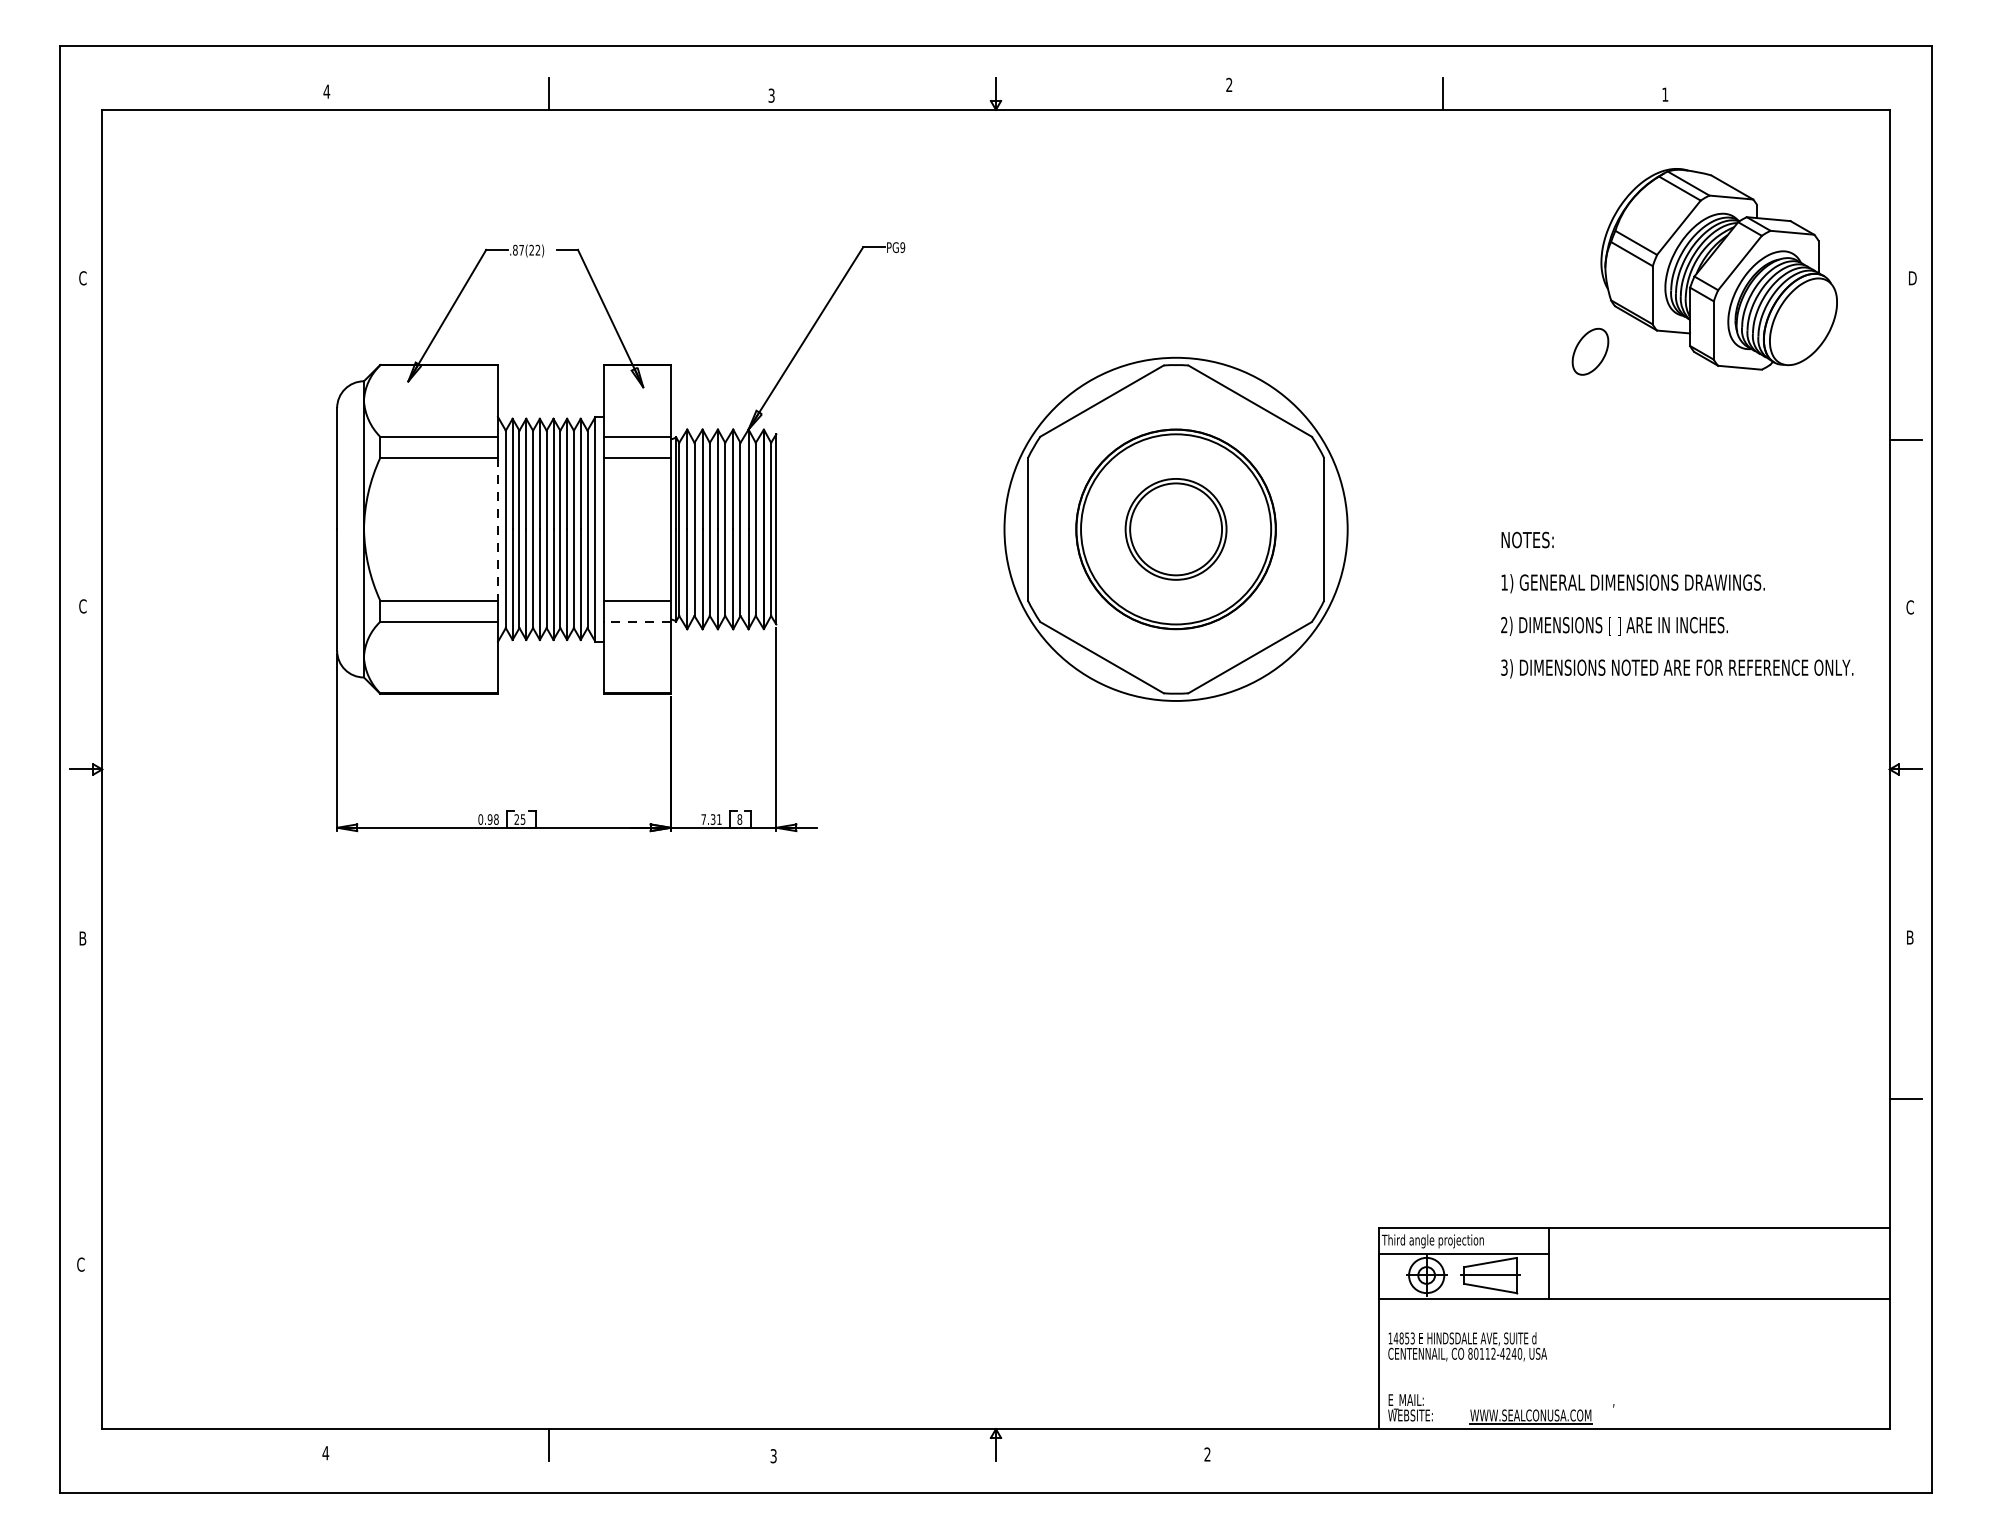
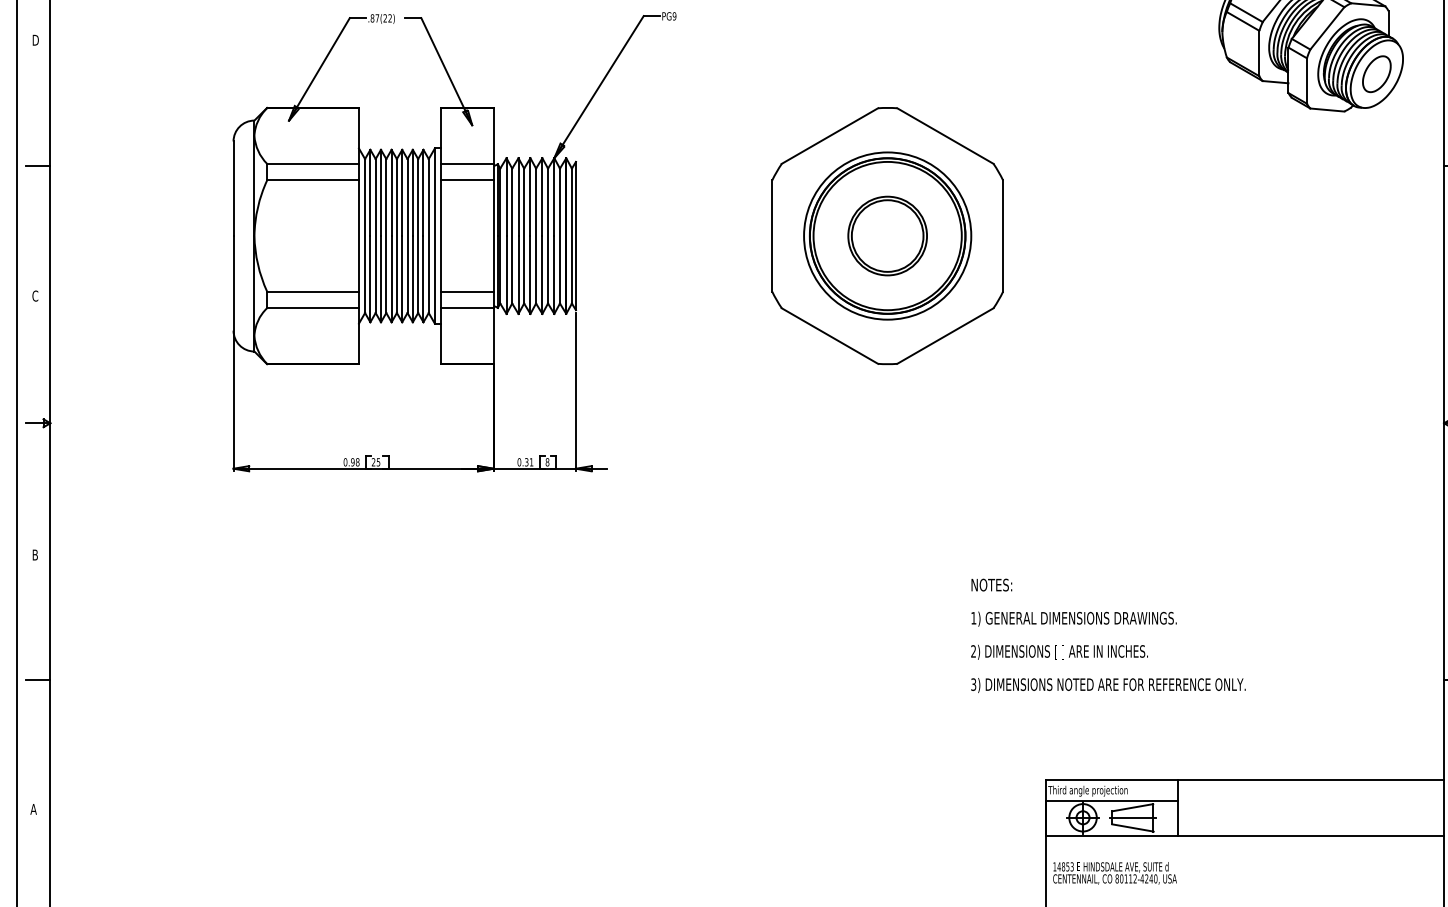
text: (83, 278) -> (35, 40), C -> D
part: (1590, 351) -> (1376, 73), moved
line: (86, 439) -> (38, 165), added
line: (498, 529) -> (359, 236), dashed -> solid
circle: (1175, 529) -> (887, 236), size x0.62
text: (1677, 604) -> (1108, 635), moved
line: (637, 621) -> (467, 307), dashed -> solid
text: (703, 819) -> (519, 462), 7.31 -> 0.31
line: (86, 1099) -> (38, 680), added
text: (80, 1264) -> (33, 809), C -> A

